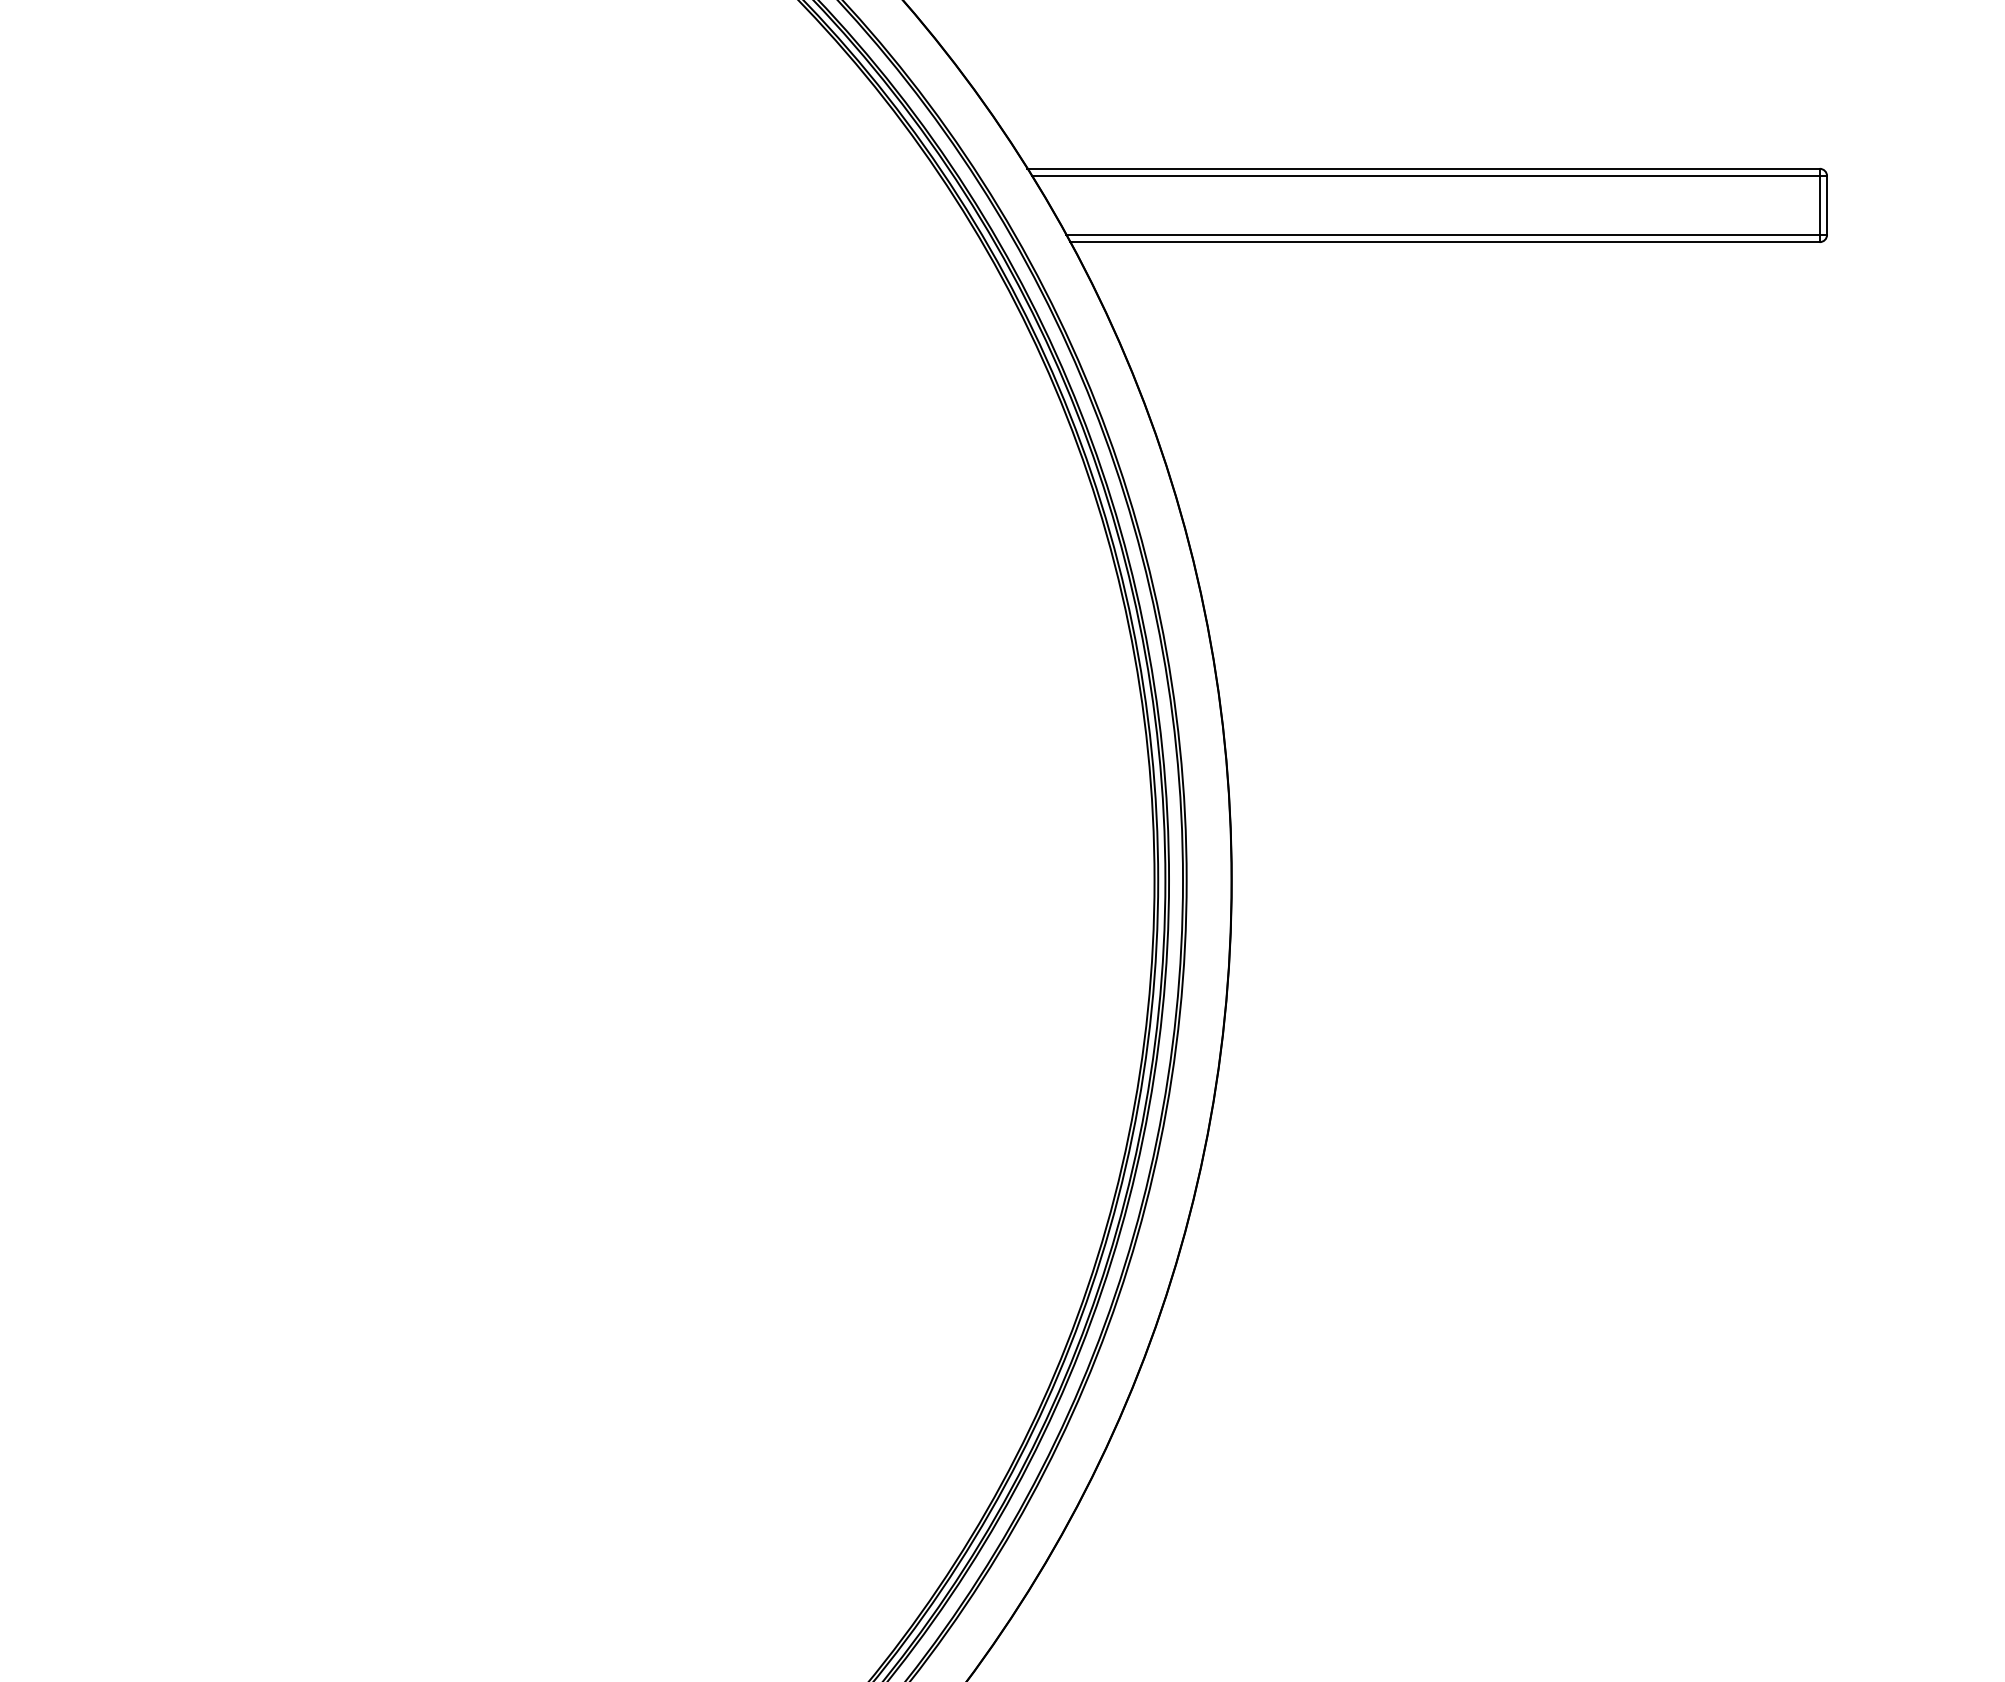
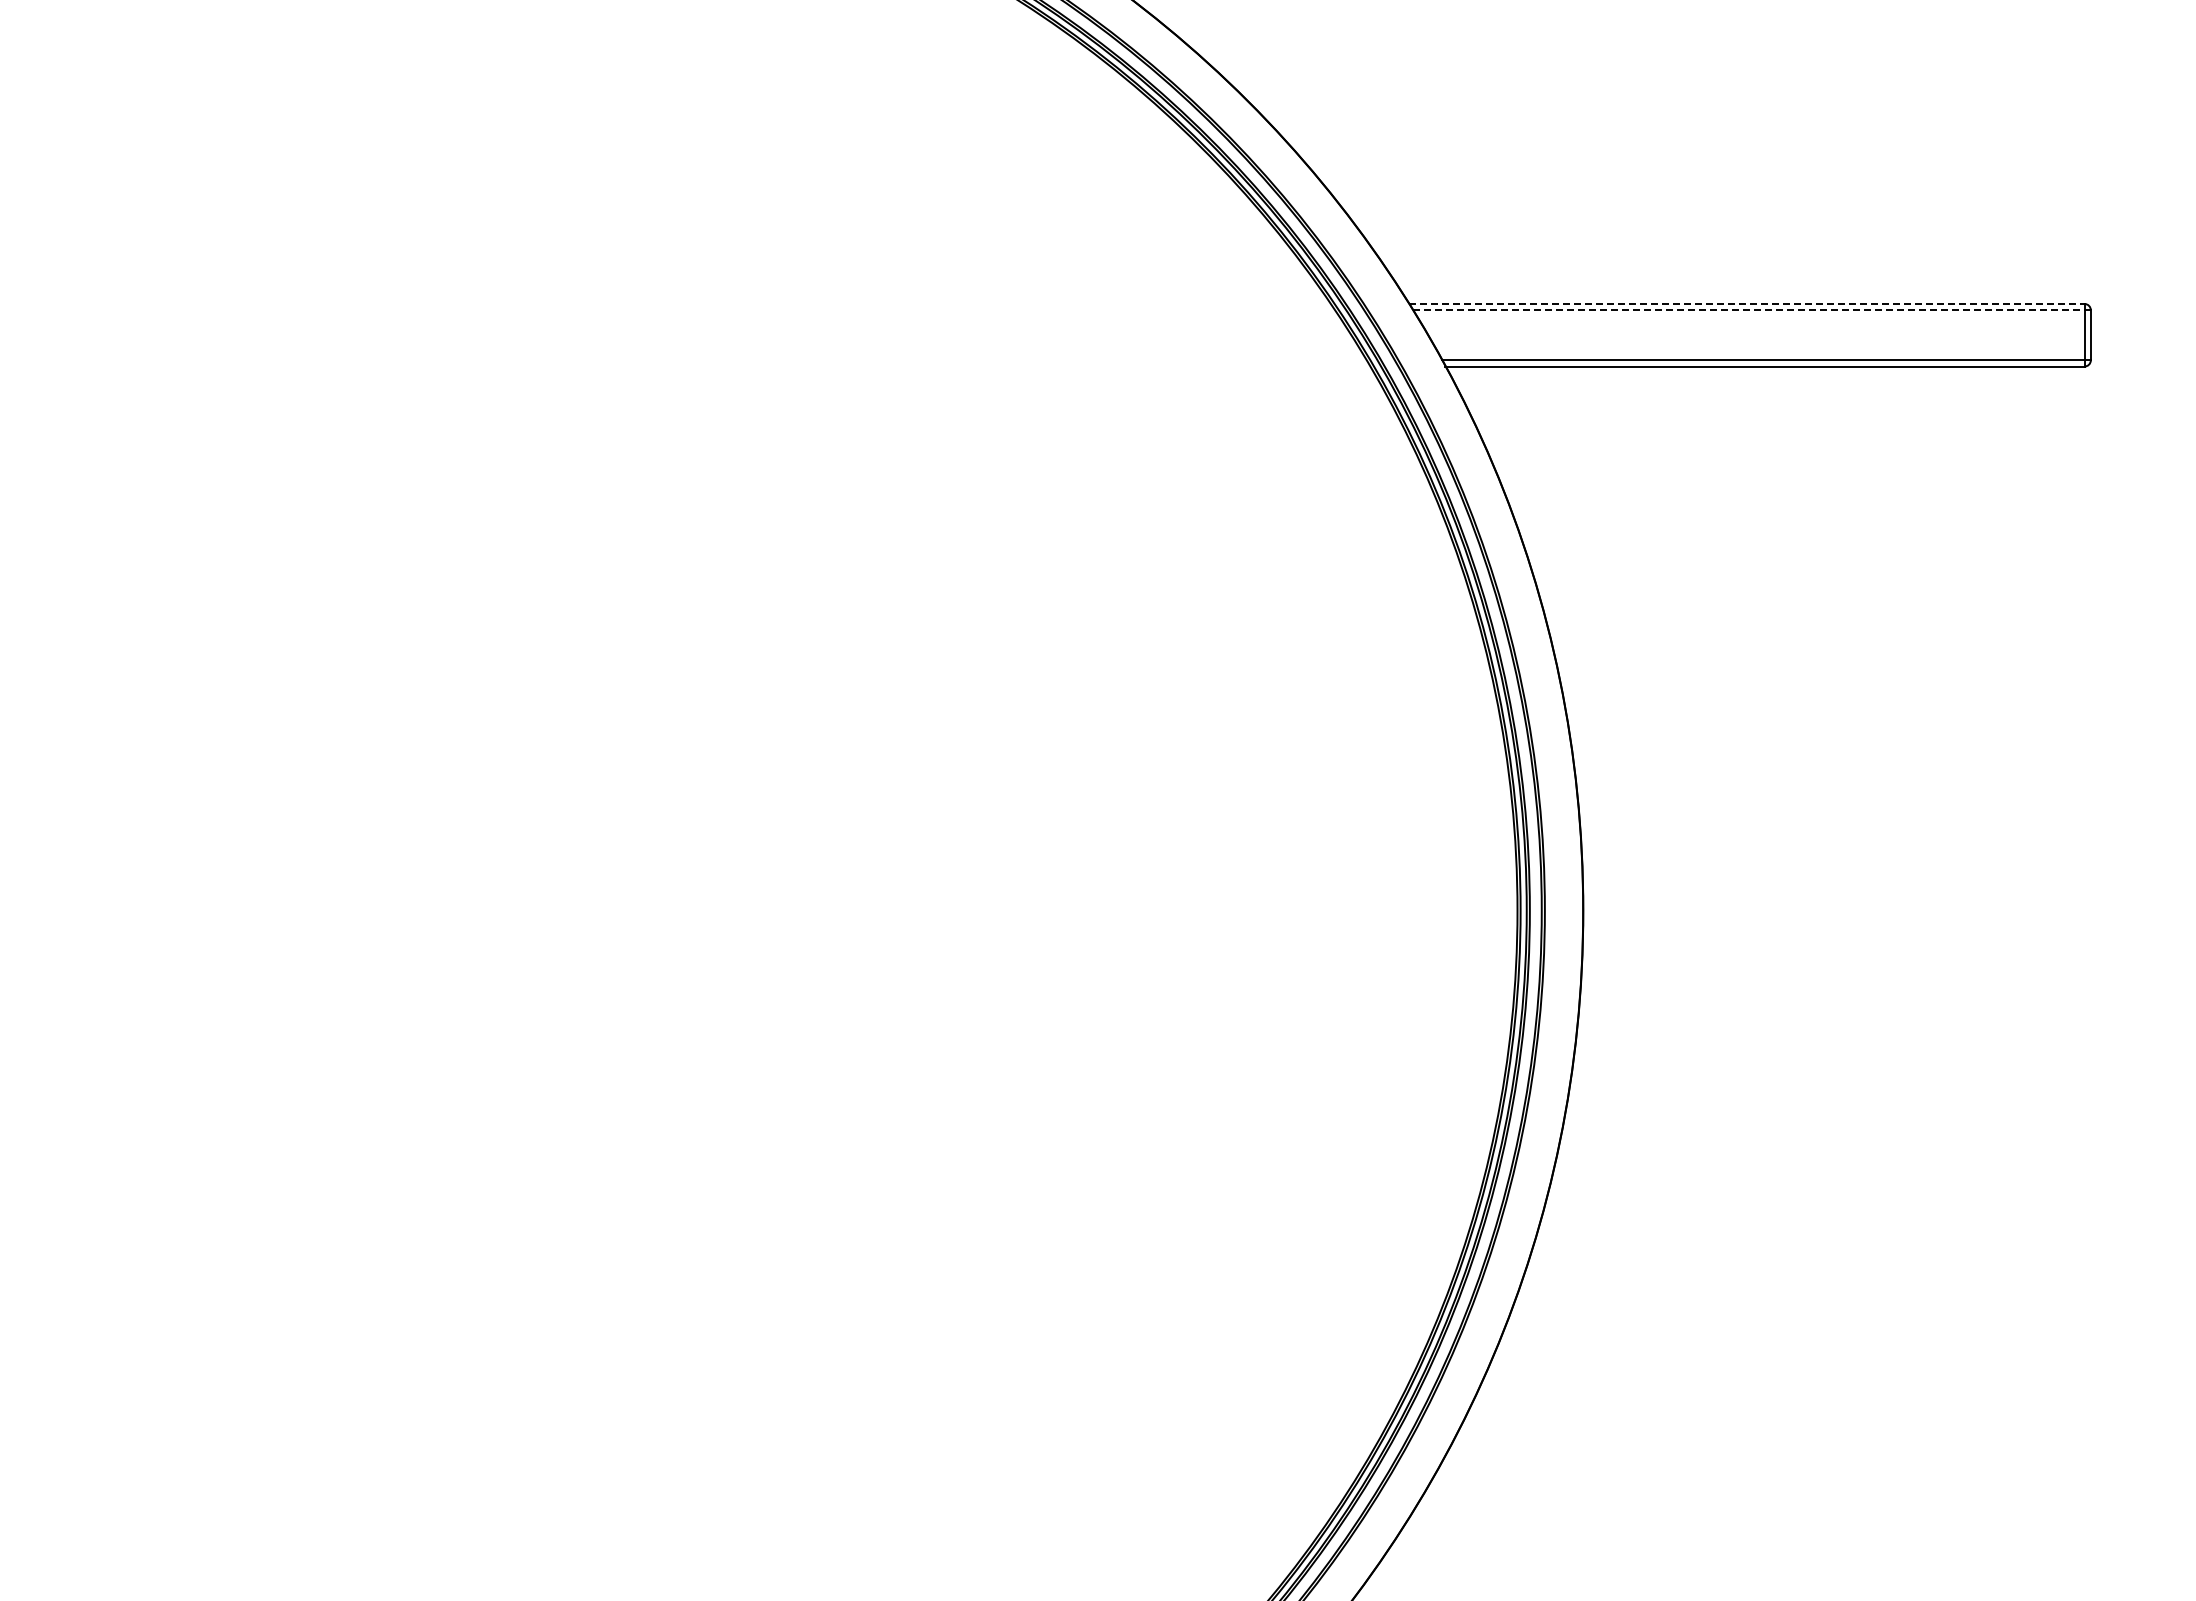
line: (1423, 168) -> (1746, 303), solid -> dashed
line: (1430, 176) -> (1752, 310), solid -> dashed

